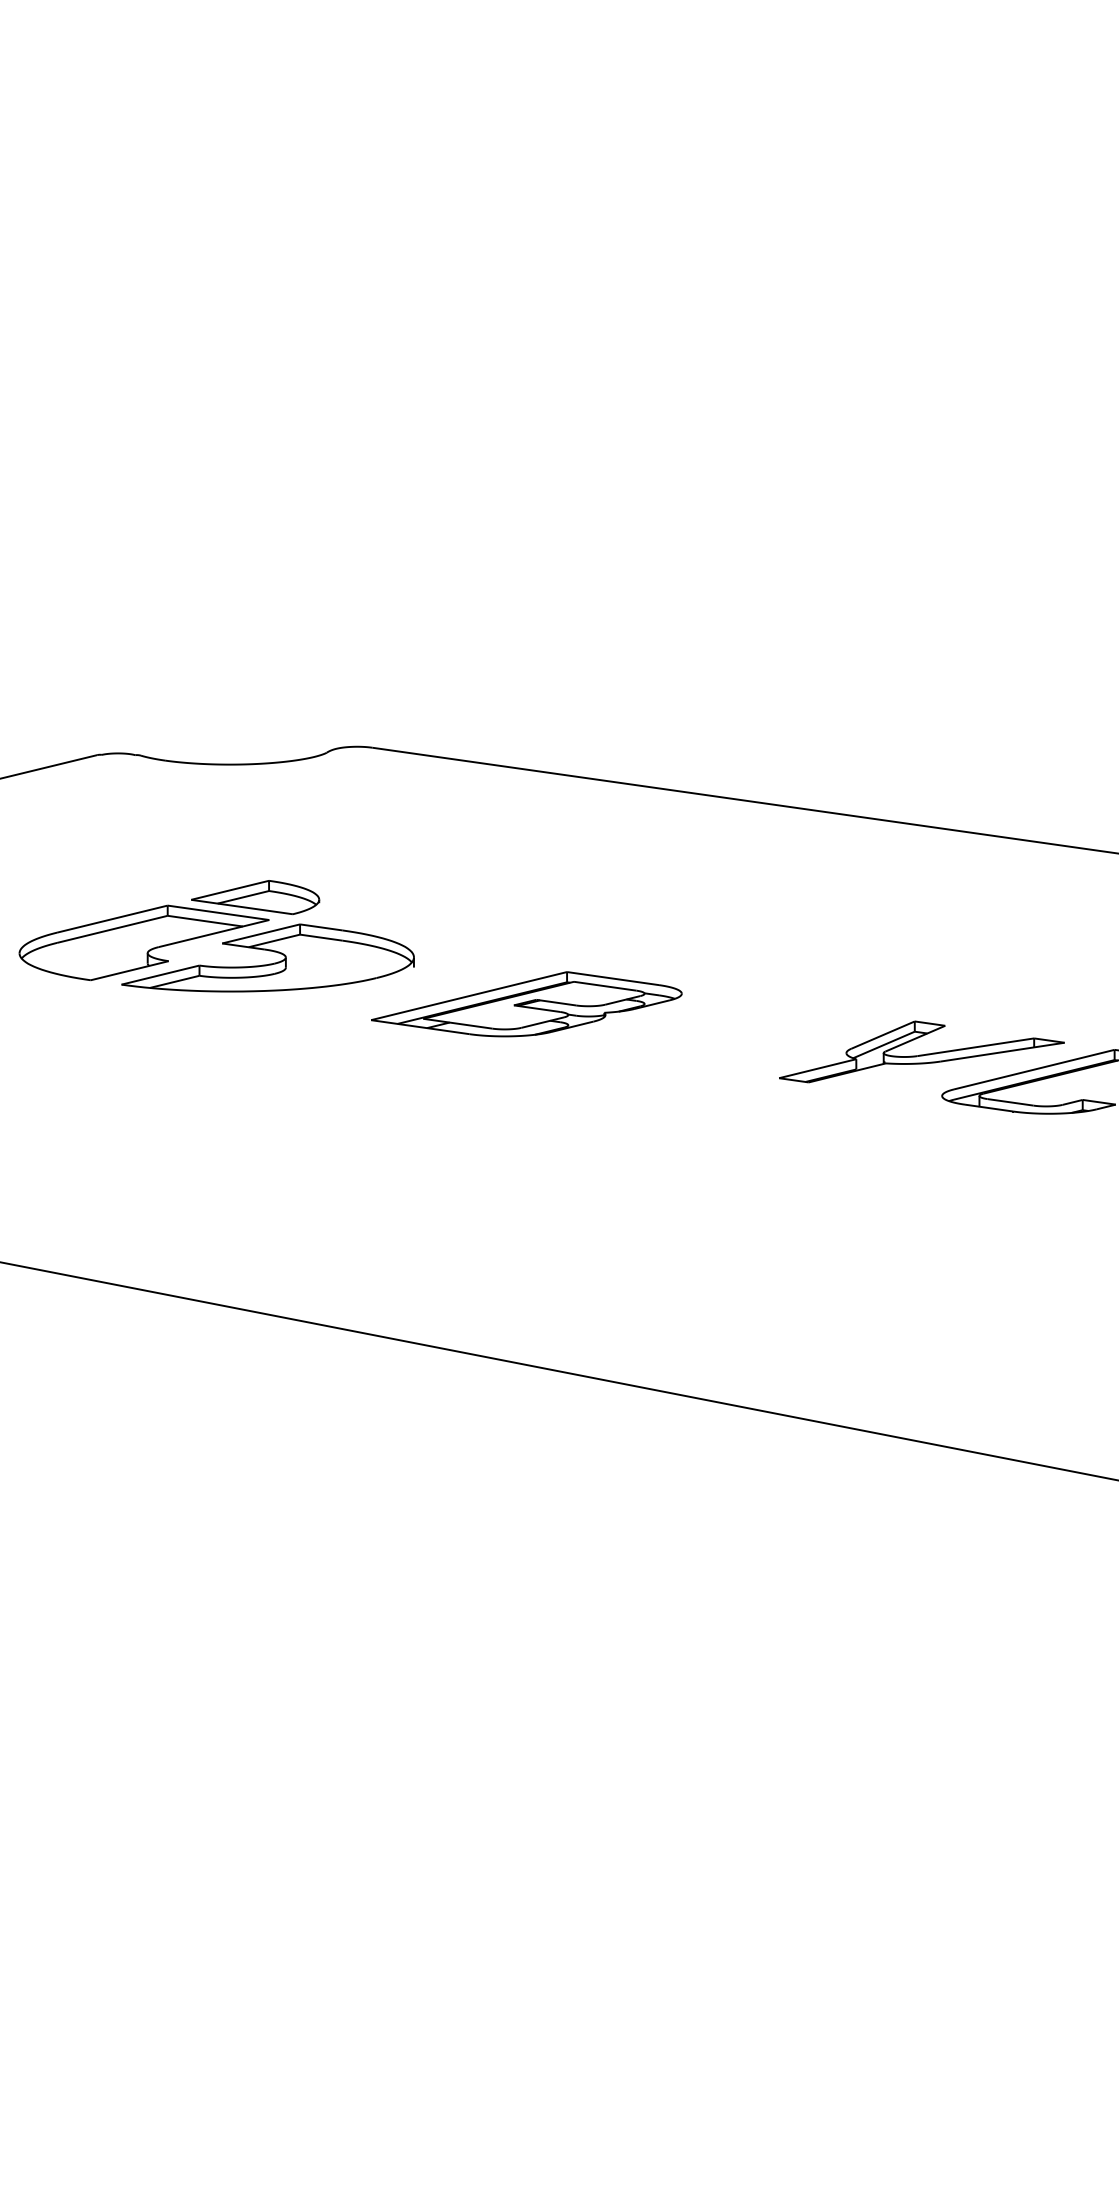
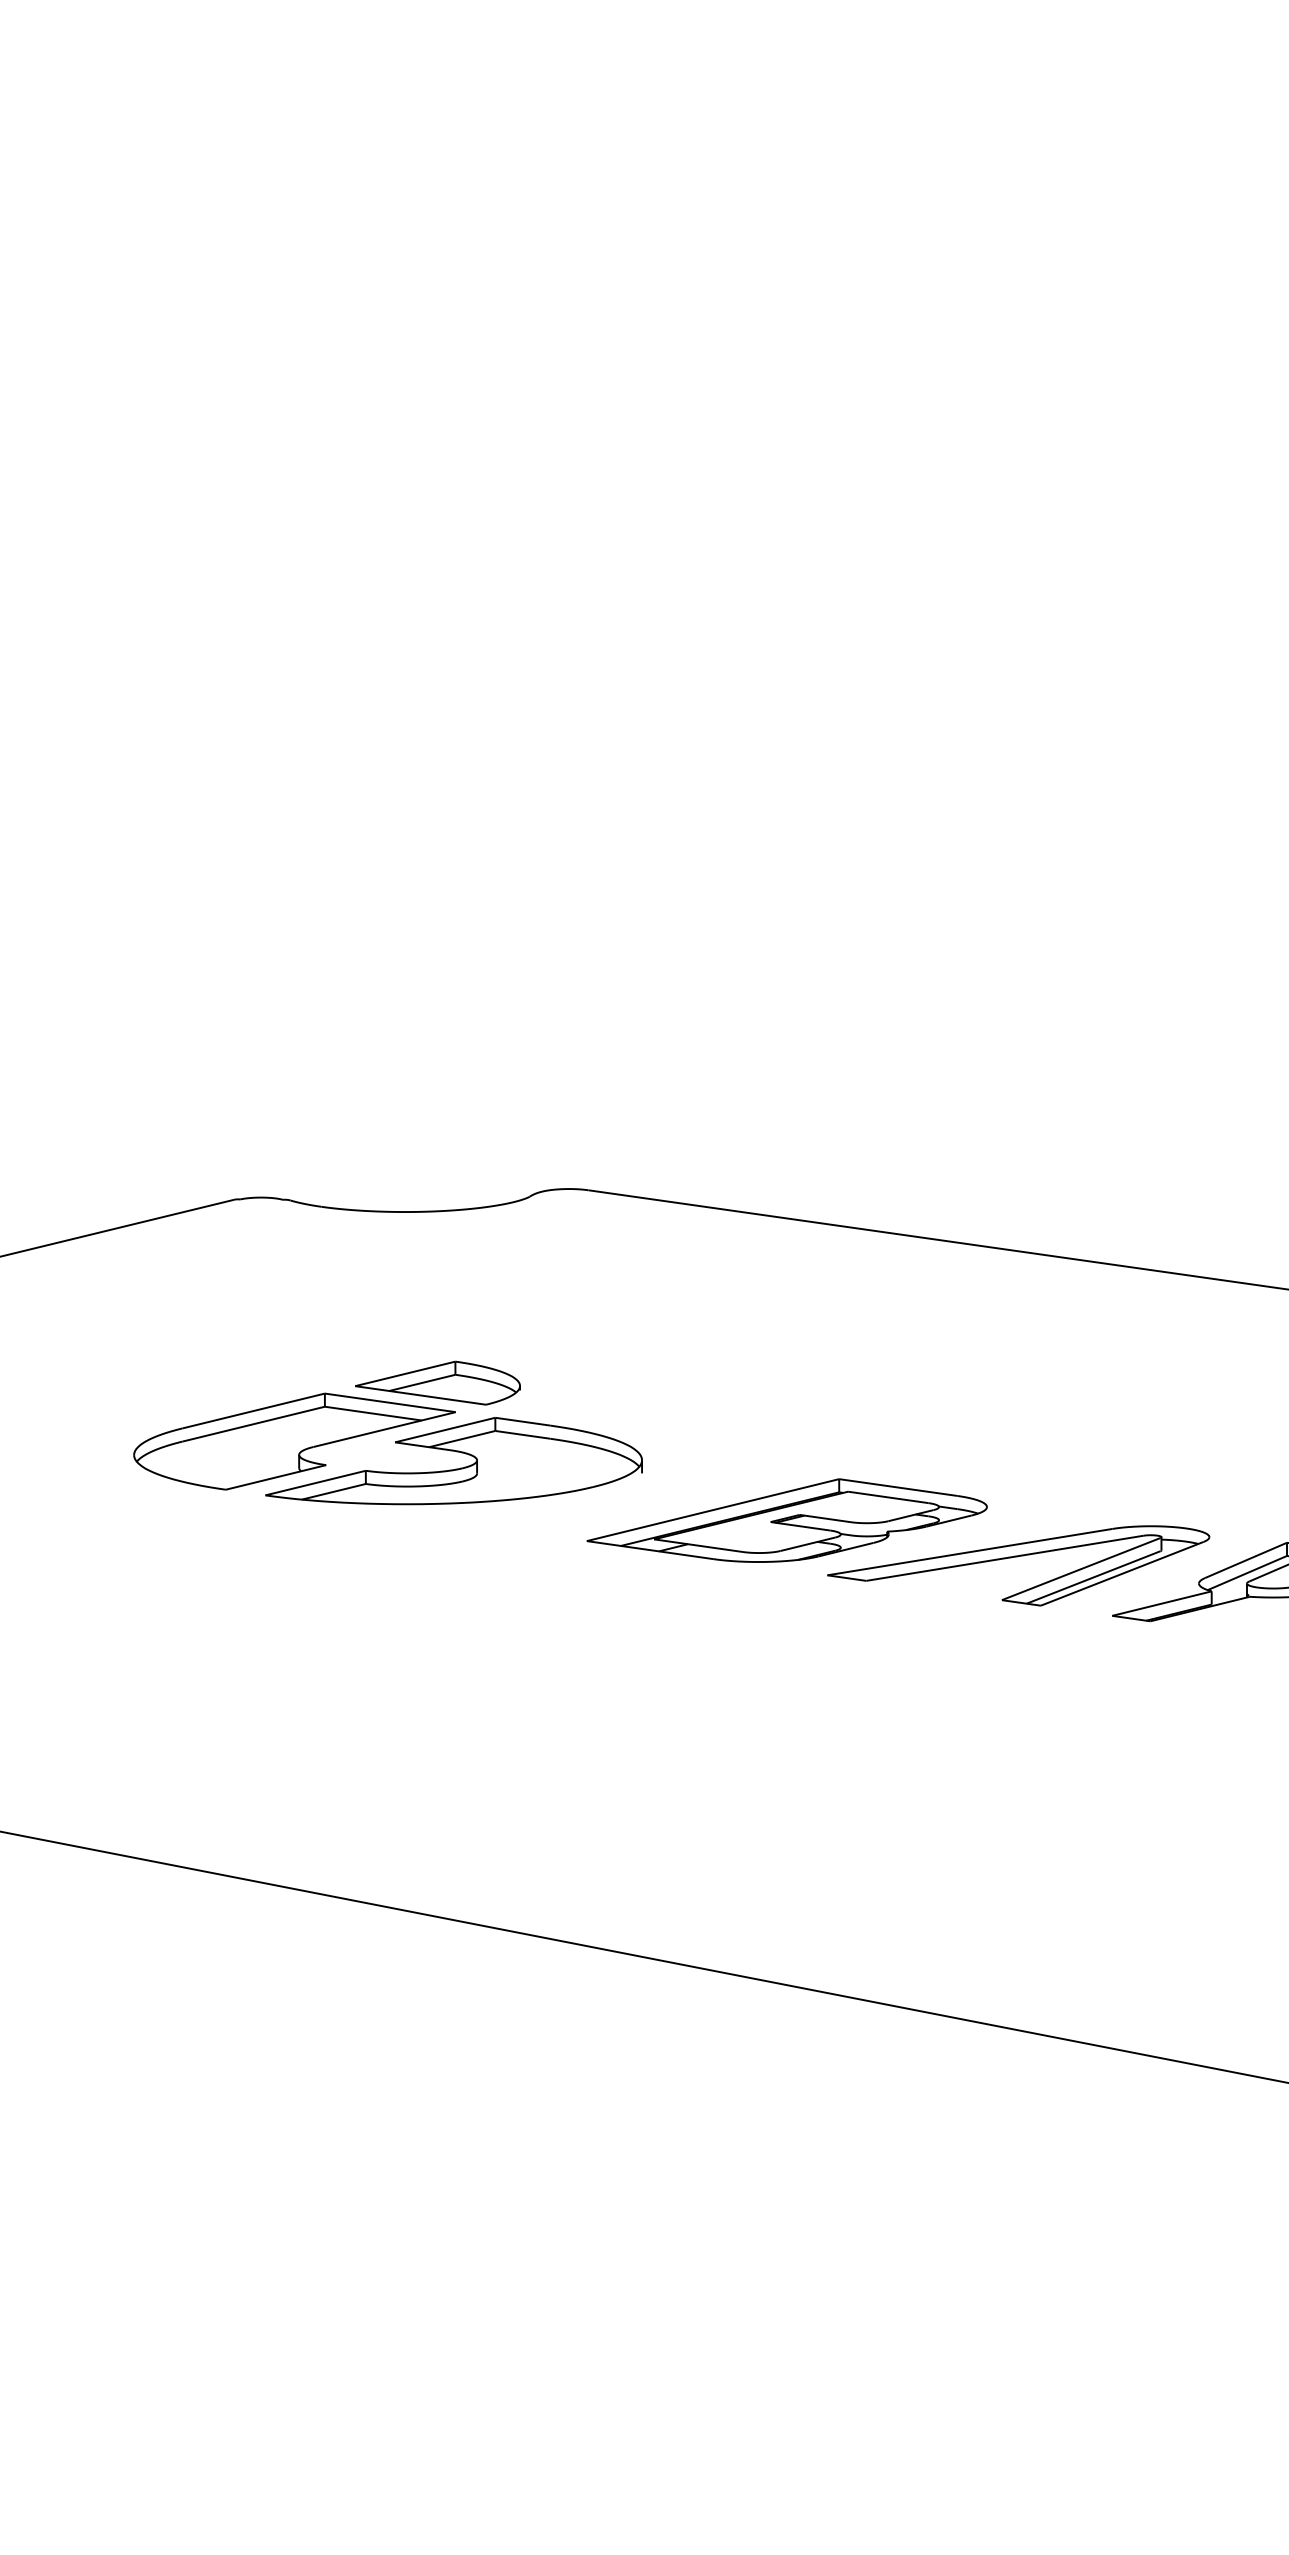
part: (703, 1033) -> (1014, 1558), added

